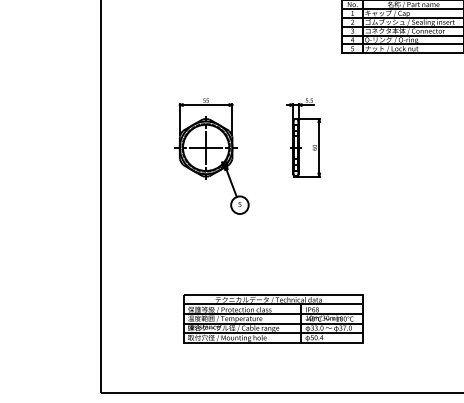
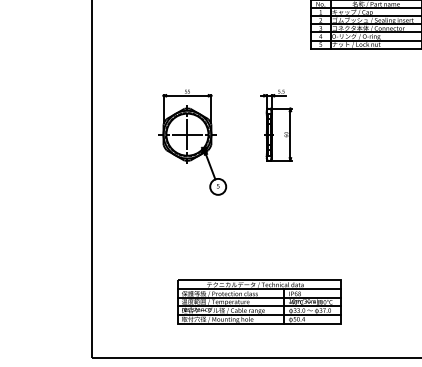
part: (273, 318) -> (259, 301), moved

